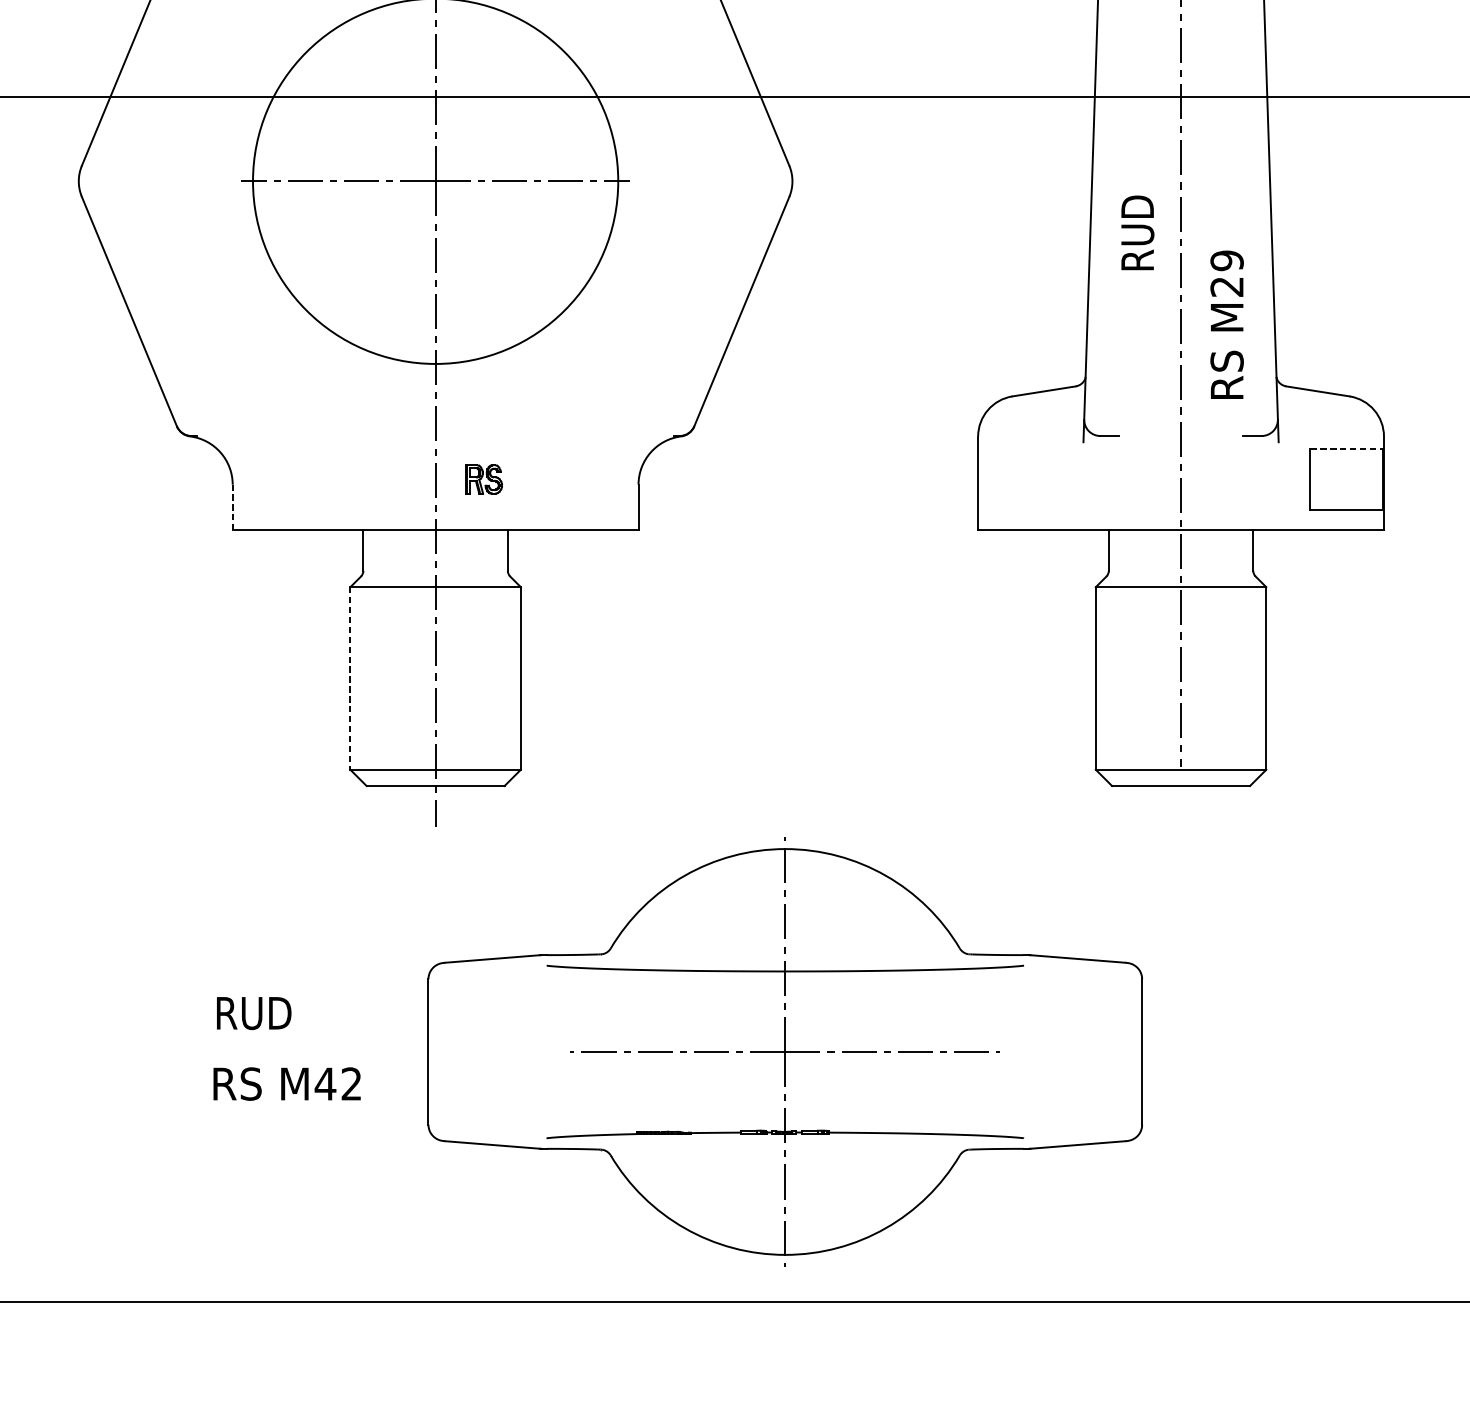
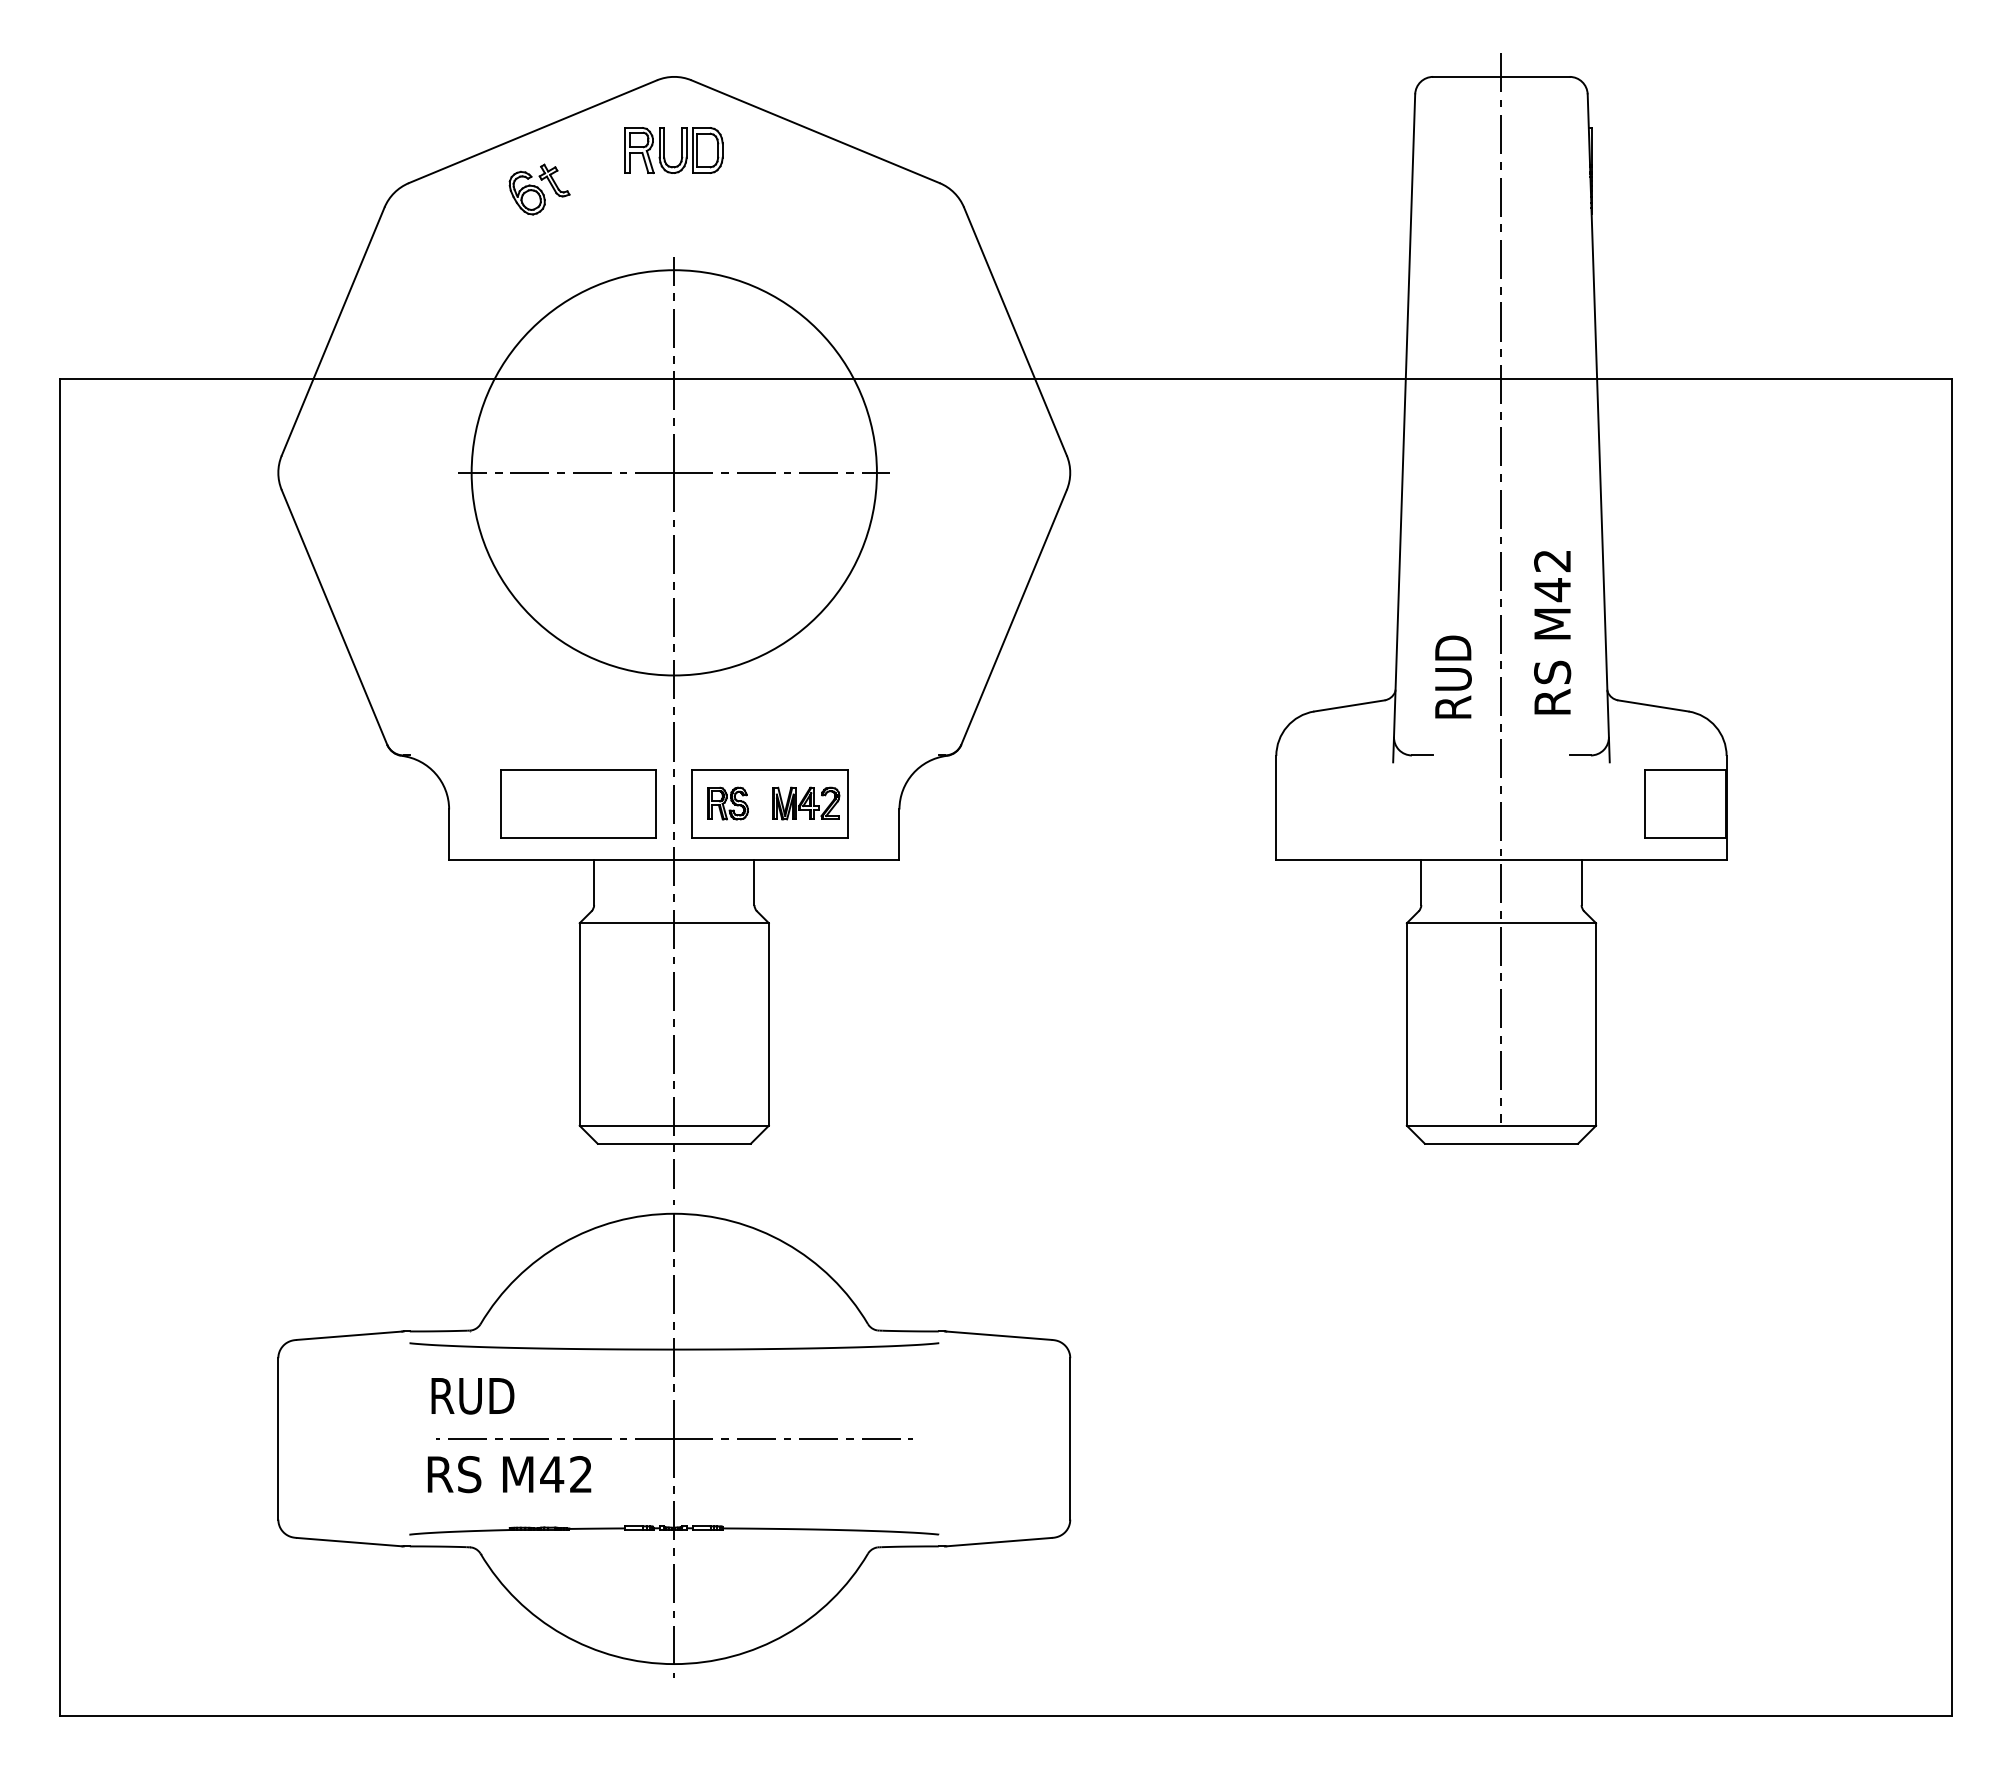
text: (1137, 232) -> (1453, 676), moved
text: (1227, 273) -> (1552, 575), M29 -> M42
line: (1346, 449) -> (1685, 770), dashed -> solid
part: (349, 479) -> (578, 803), added
part: (521, 479) -> (769, 803), added
line: (233, 507) -> (449, 834), dashed -> solid
line: (350, 678) -> (579, 1024), dashed -> solid
part: (785, 1051) -> (674, 1438), moved

